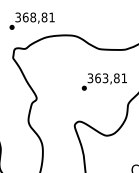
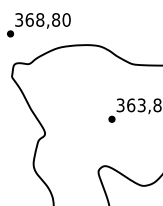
text: (51, 17) -> (65, 20), 368,81 -> 368,80

